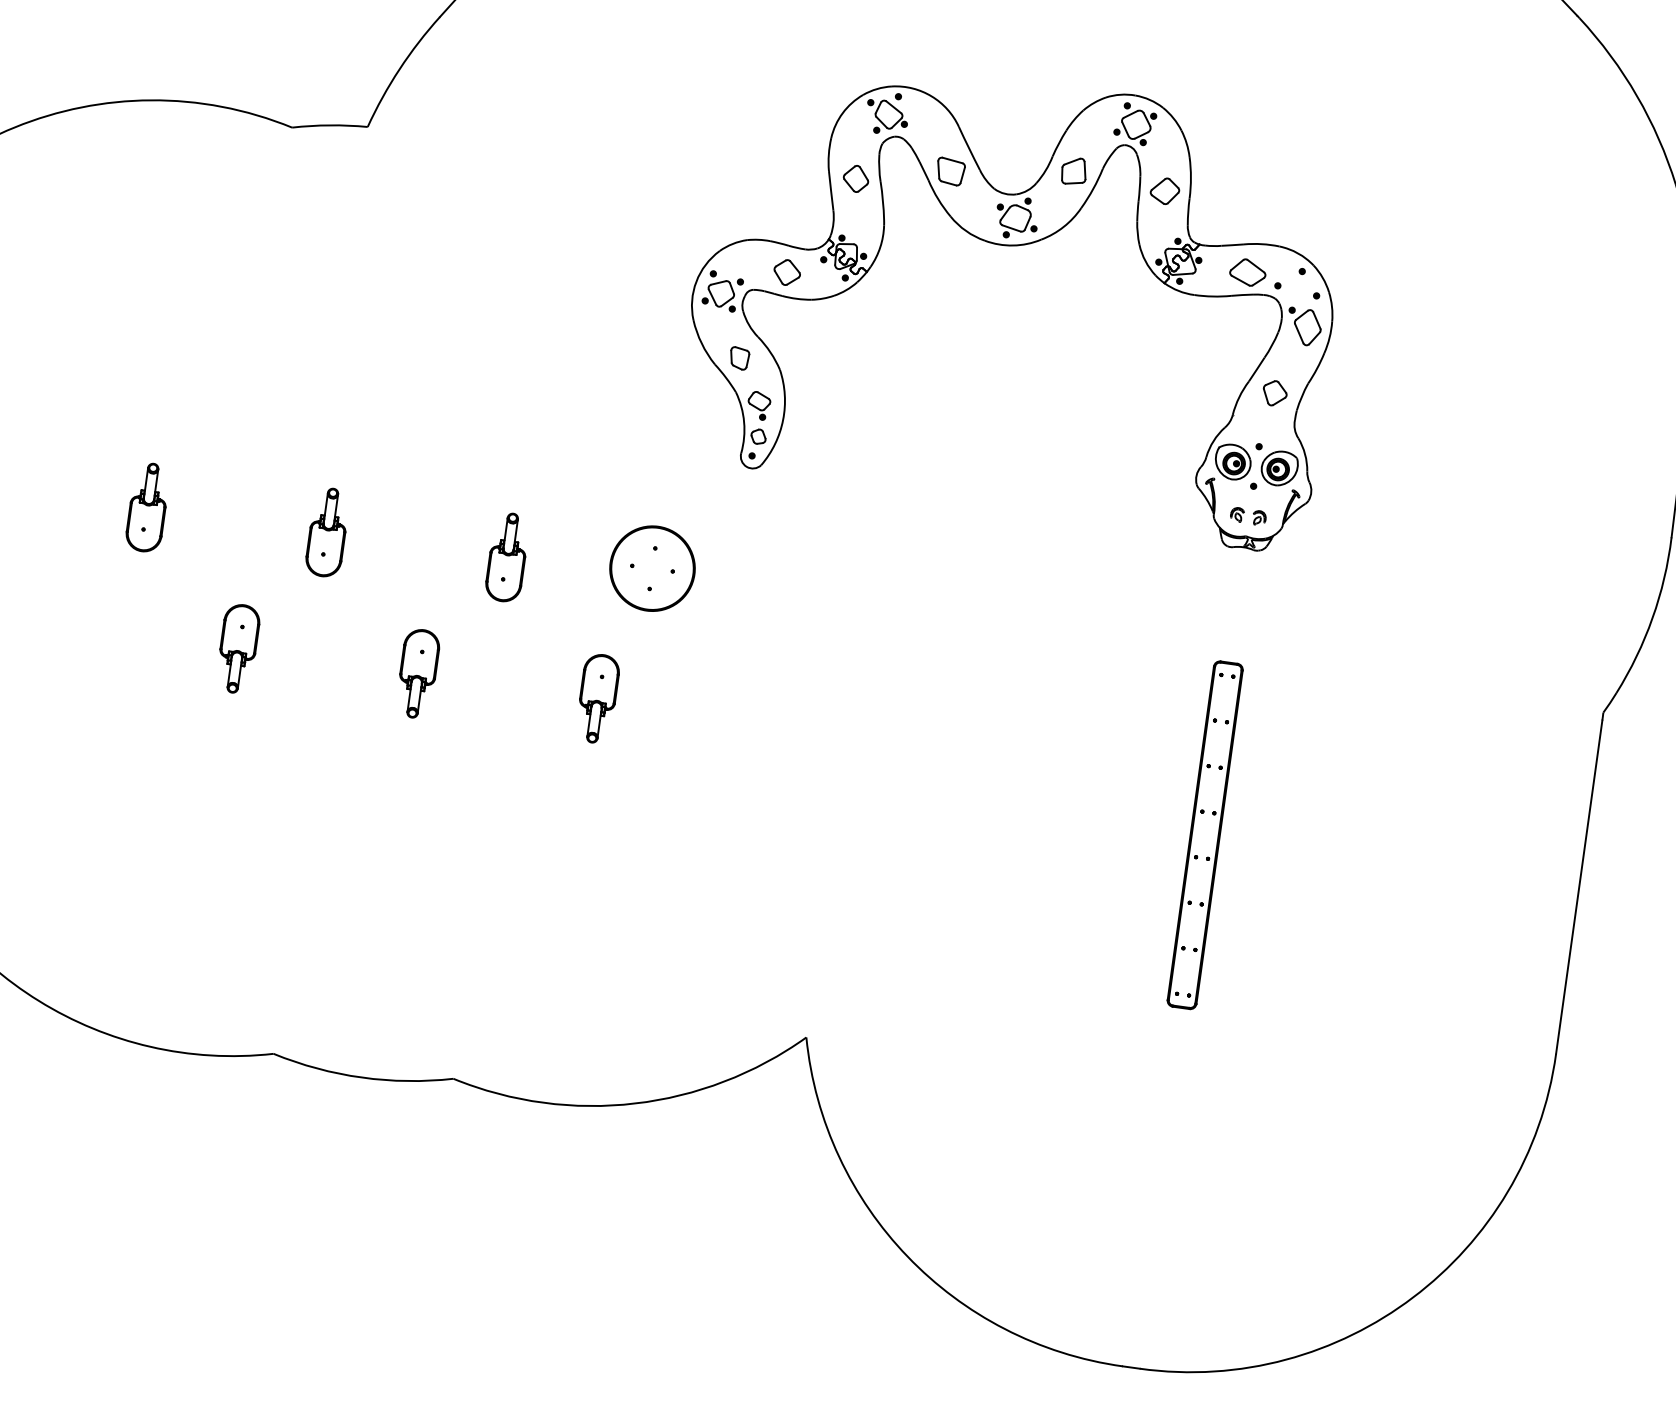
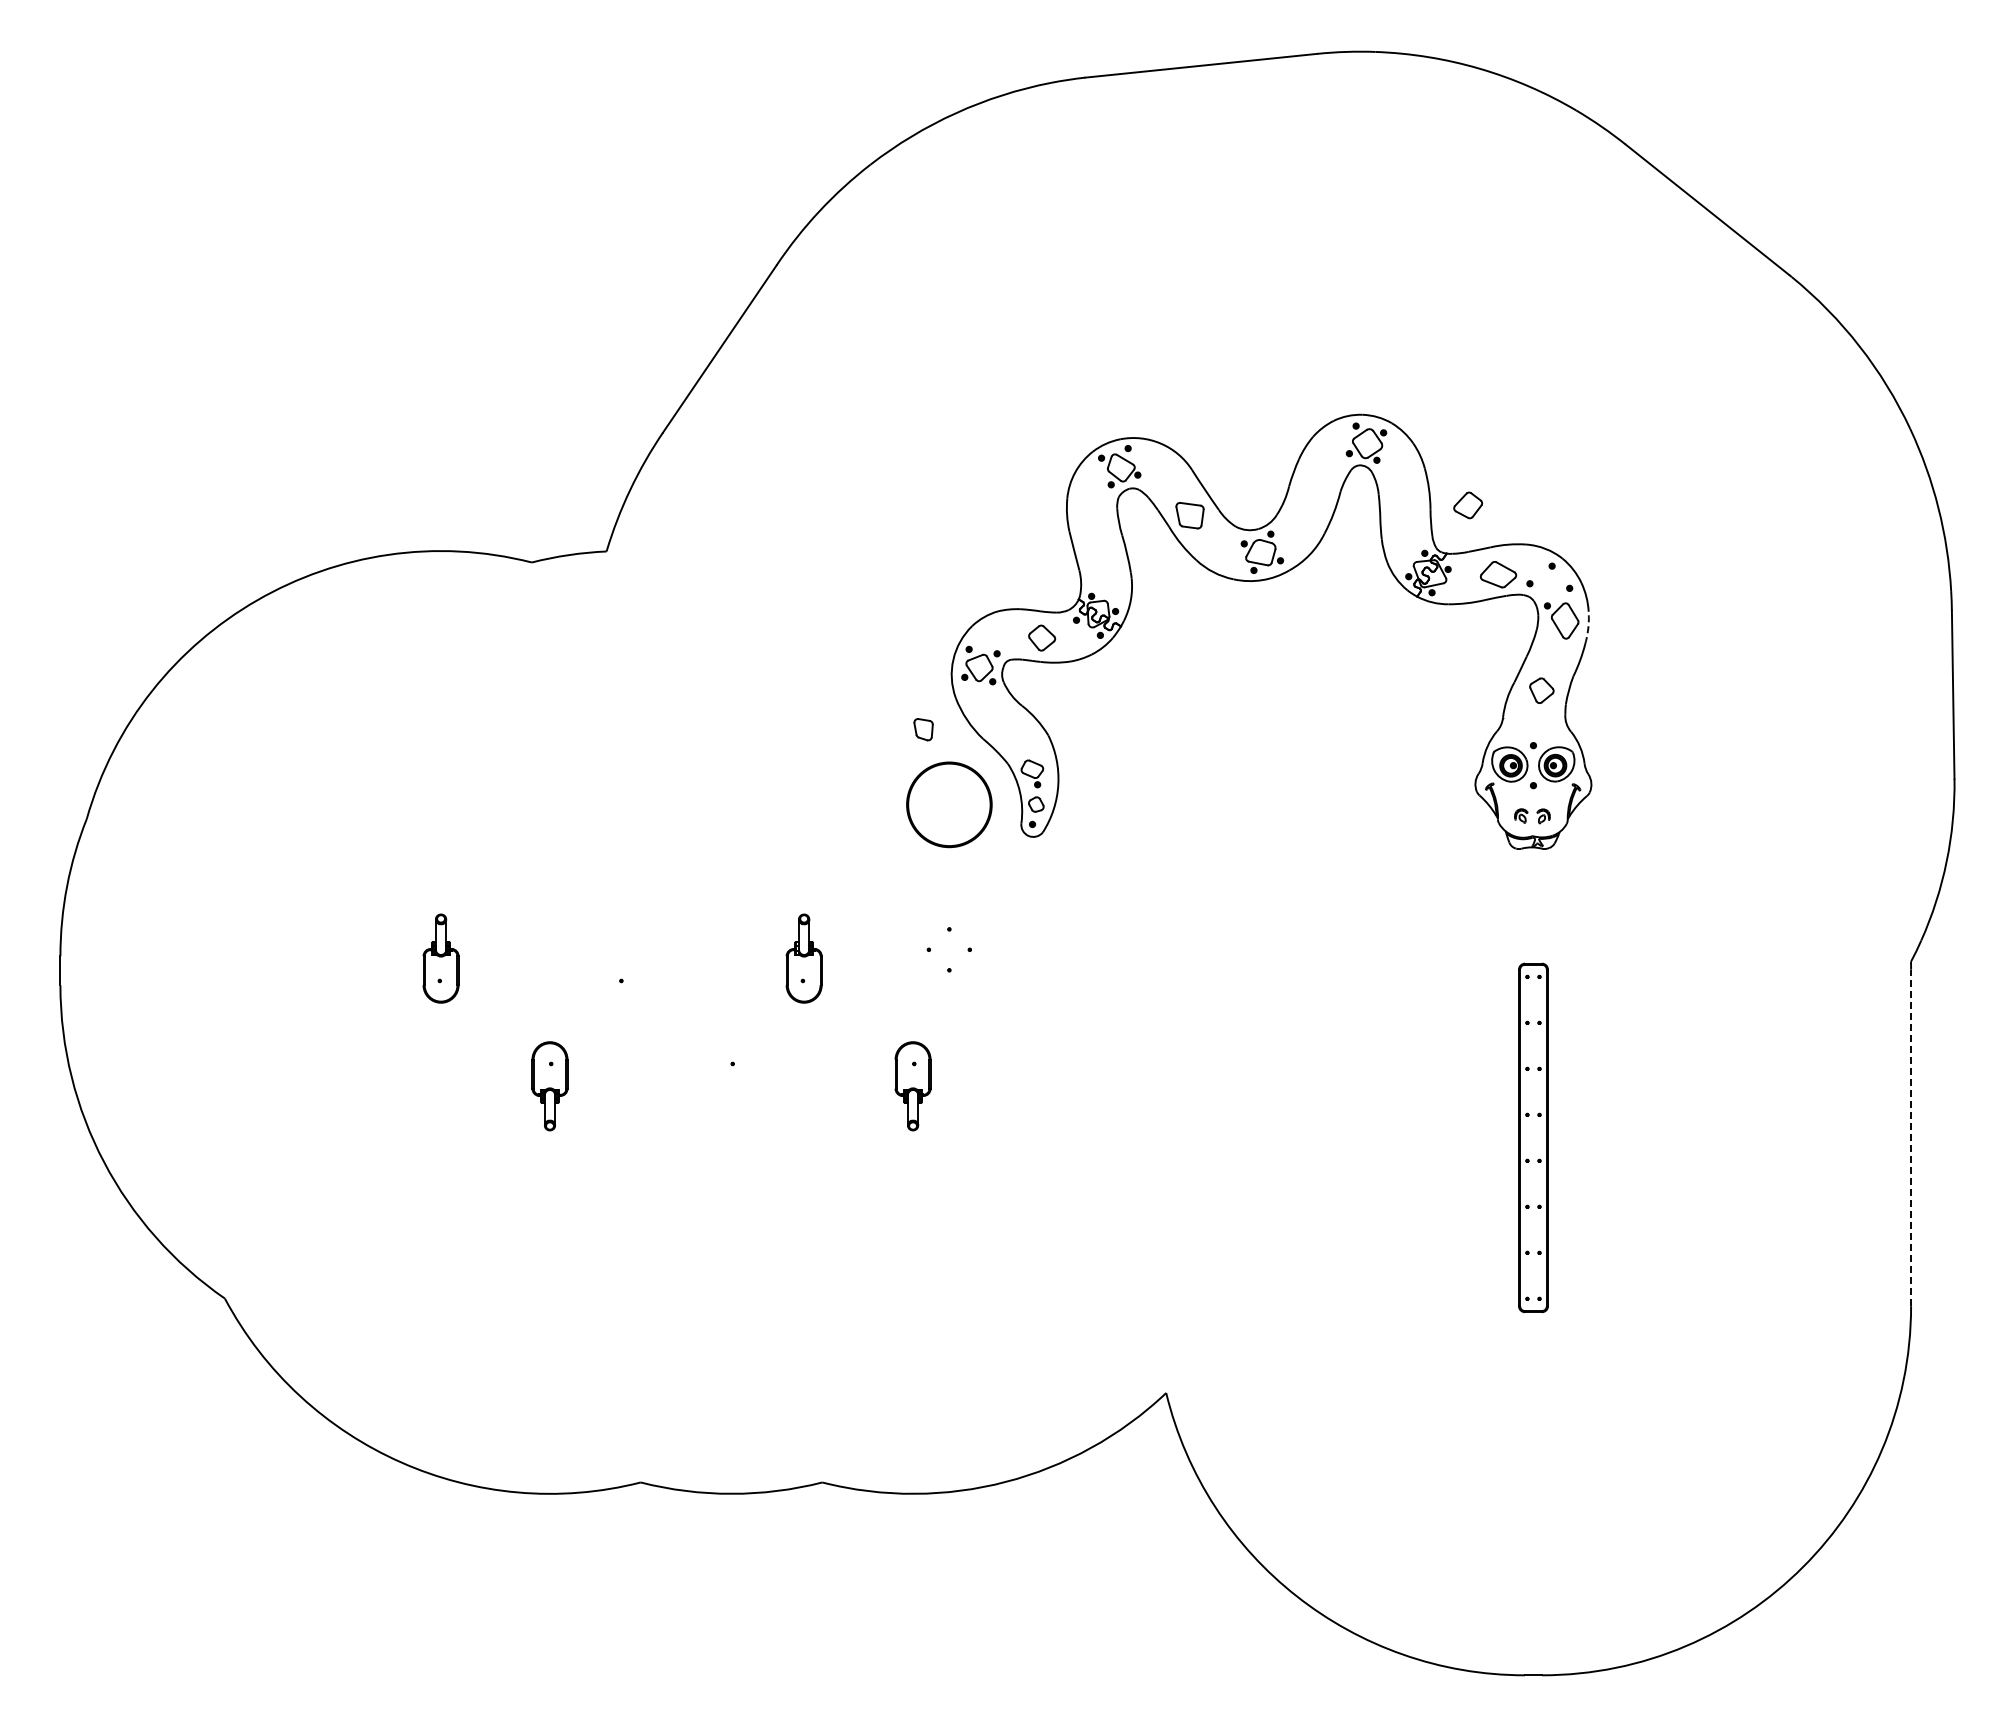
part: (1074, 171) -> (1312, 498), removed
part: (856, 178) -> (1097, 535), removed
part: (1165, 191) -> (1468, 505), moved
arc: (1329, 338) -> (1588, 628), solid -> dashed
part: (739, 358) -> (923, 729), moved
part: (327, 532) -> (622, 958), removed
part: (652, 568) -> (949, 804), moved
part: (417, 674) -> (731, 1086), removed
line: (1579, 886) -> (1911, 1137), solid -> dashed

